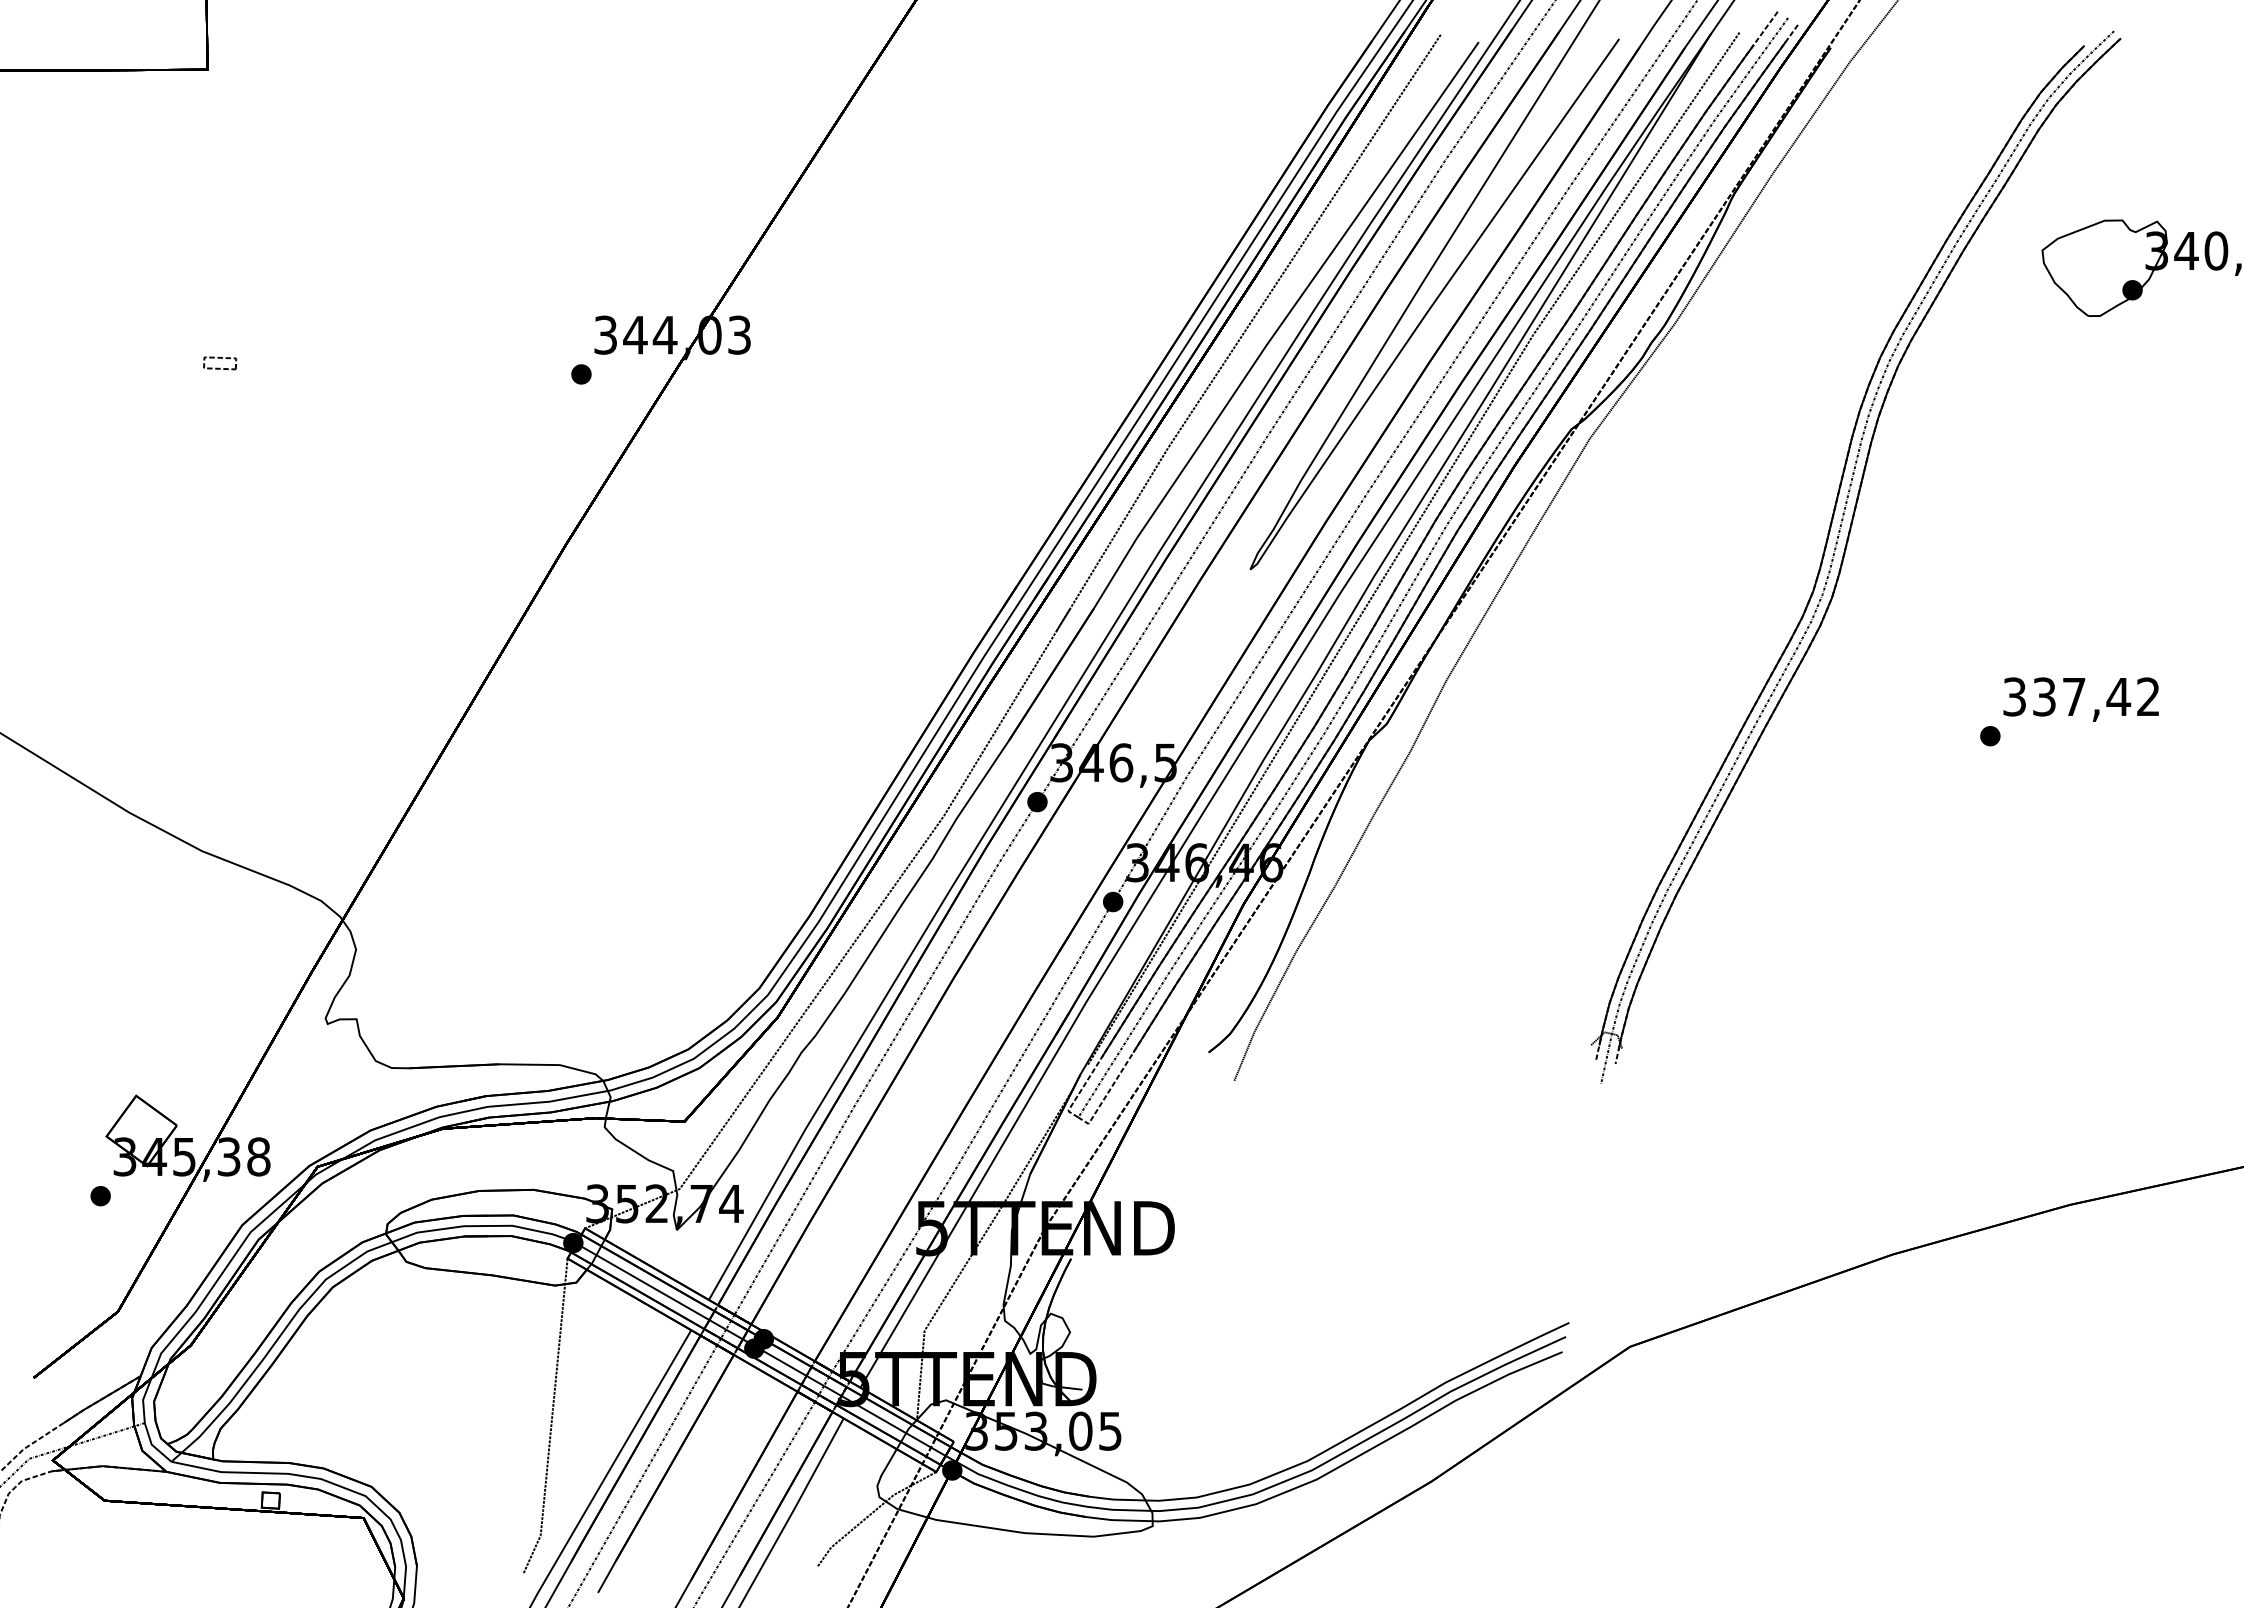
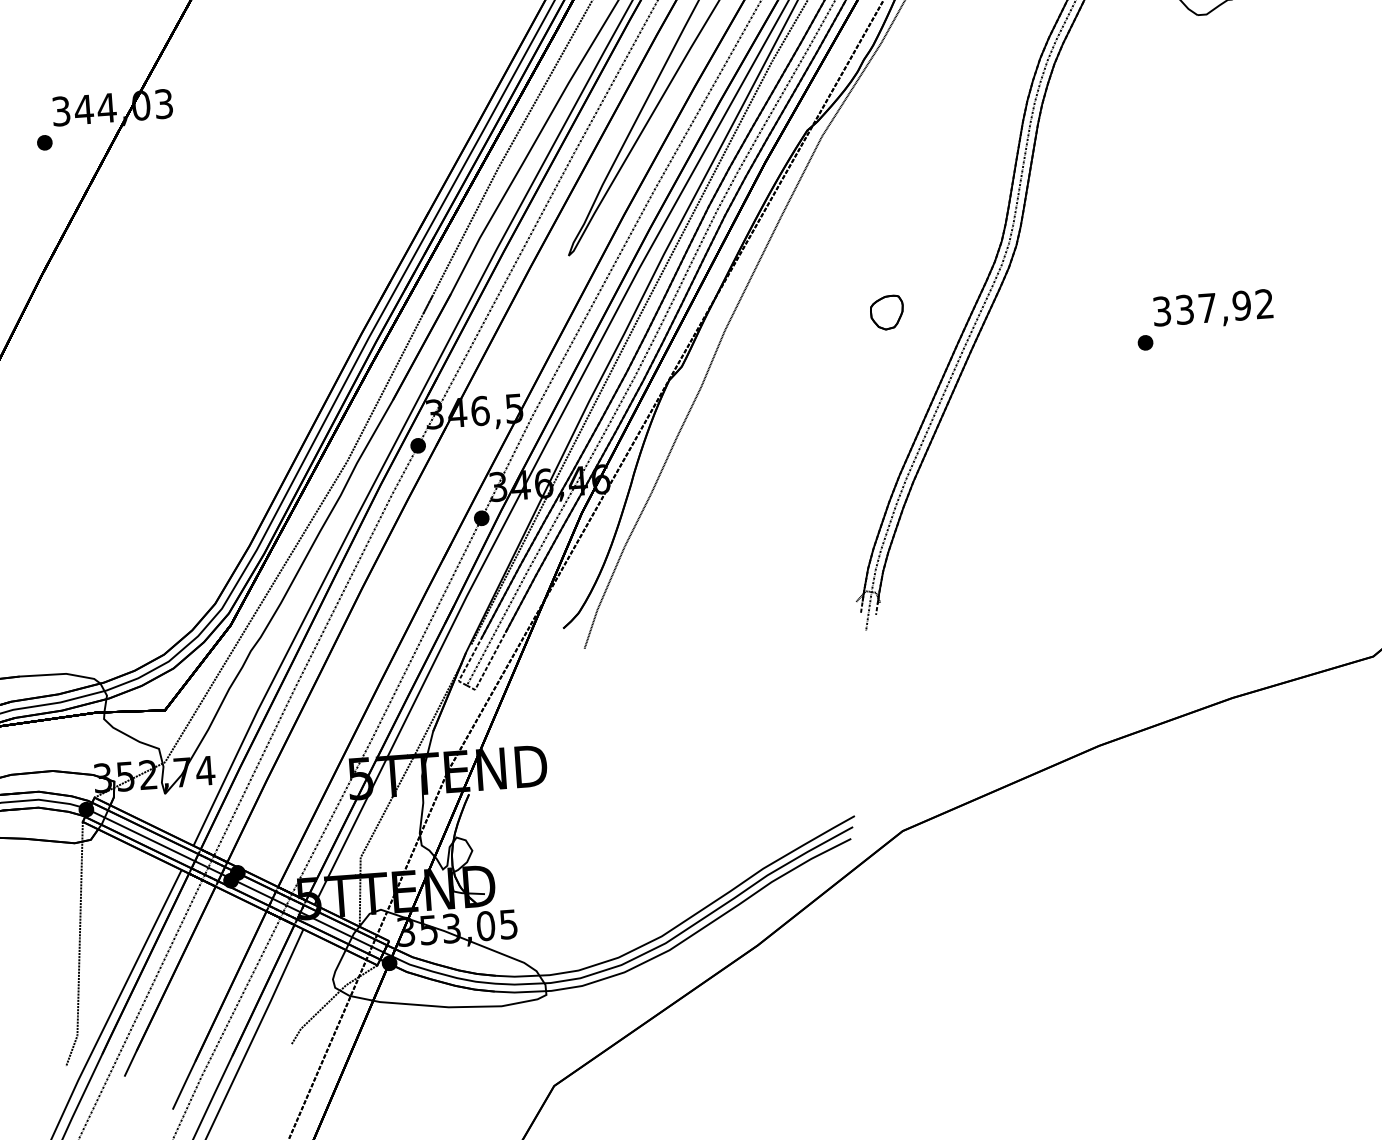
part: (1657, 672) -> (886, 312), added
text: (2118, 696) -> (1241, 305), 337,42 -> 337,92

